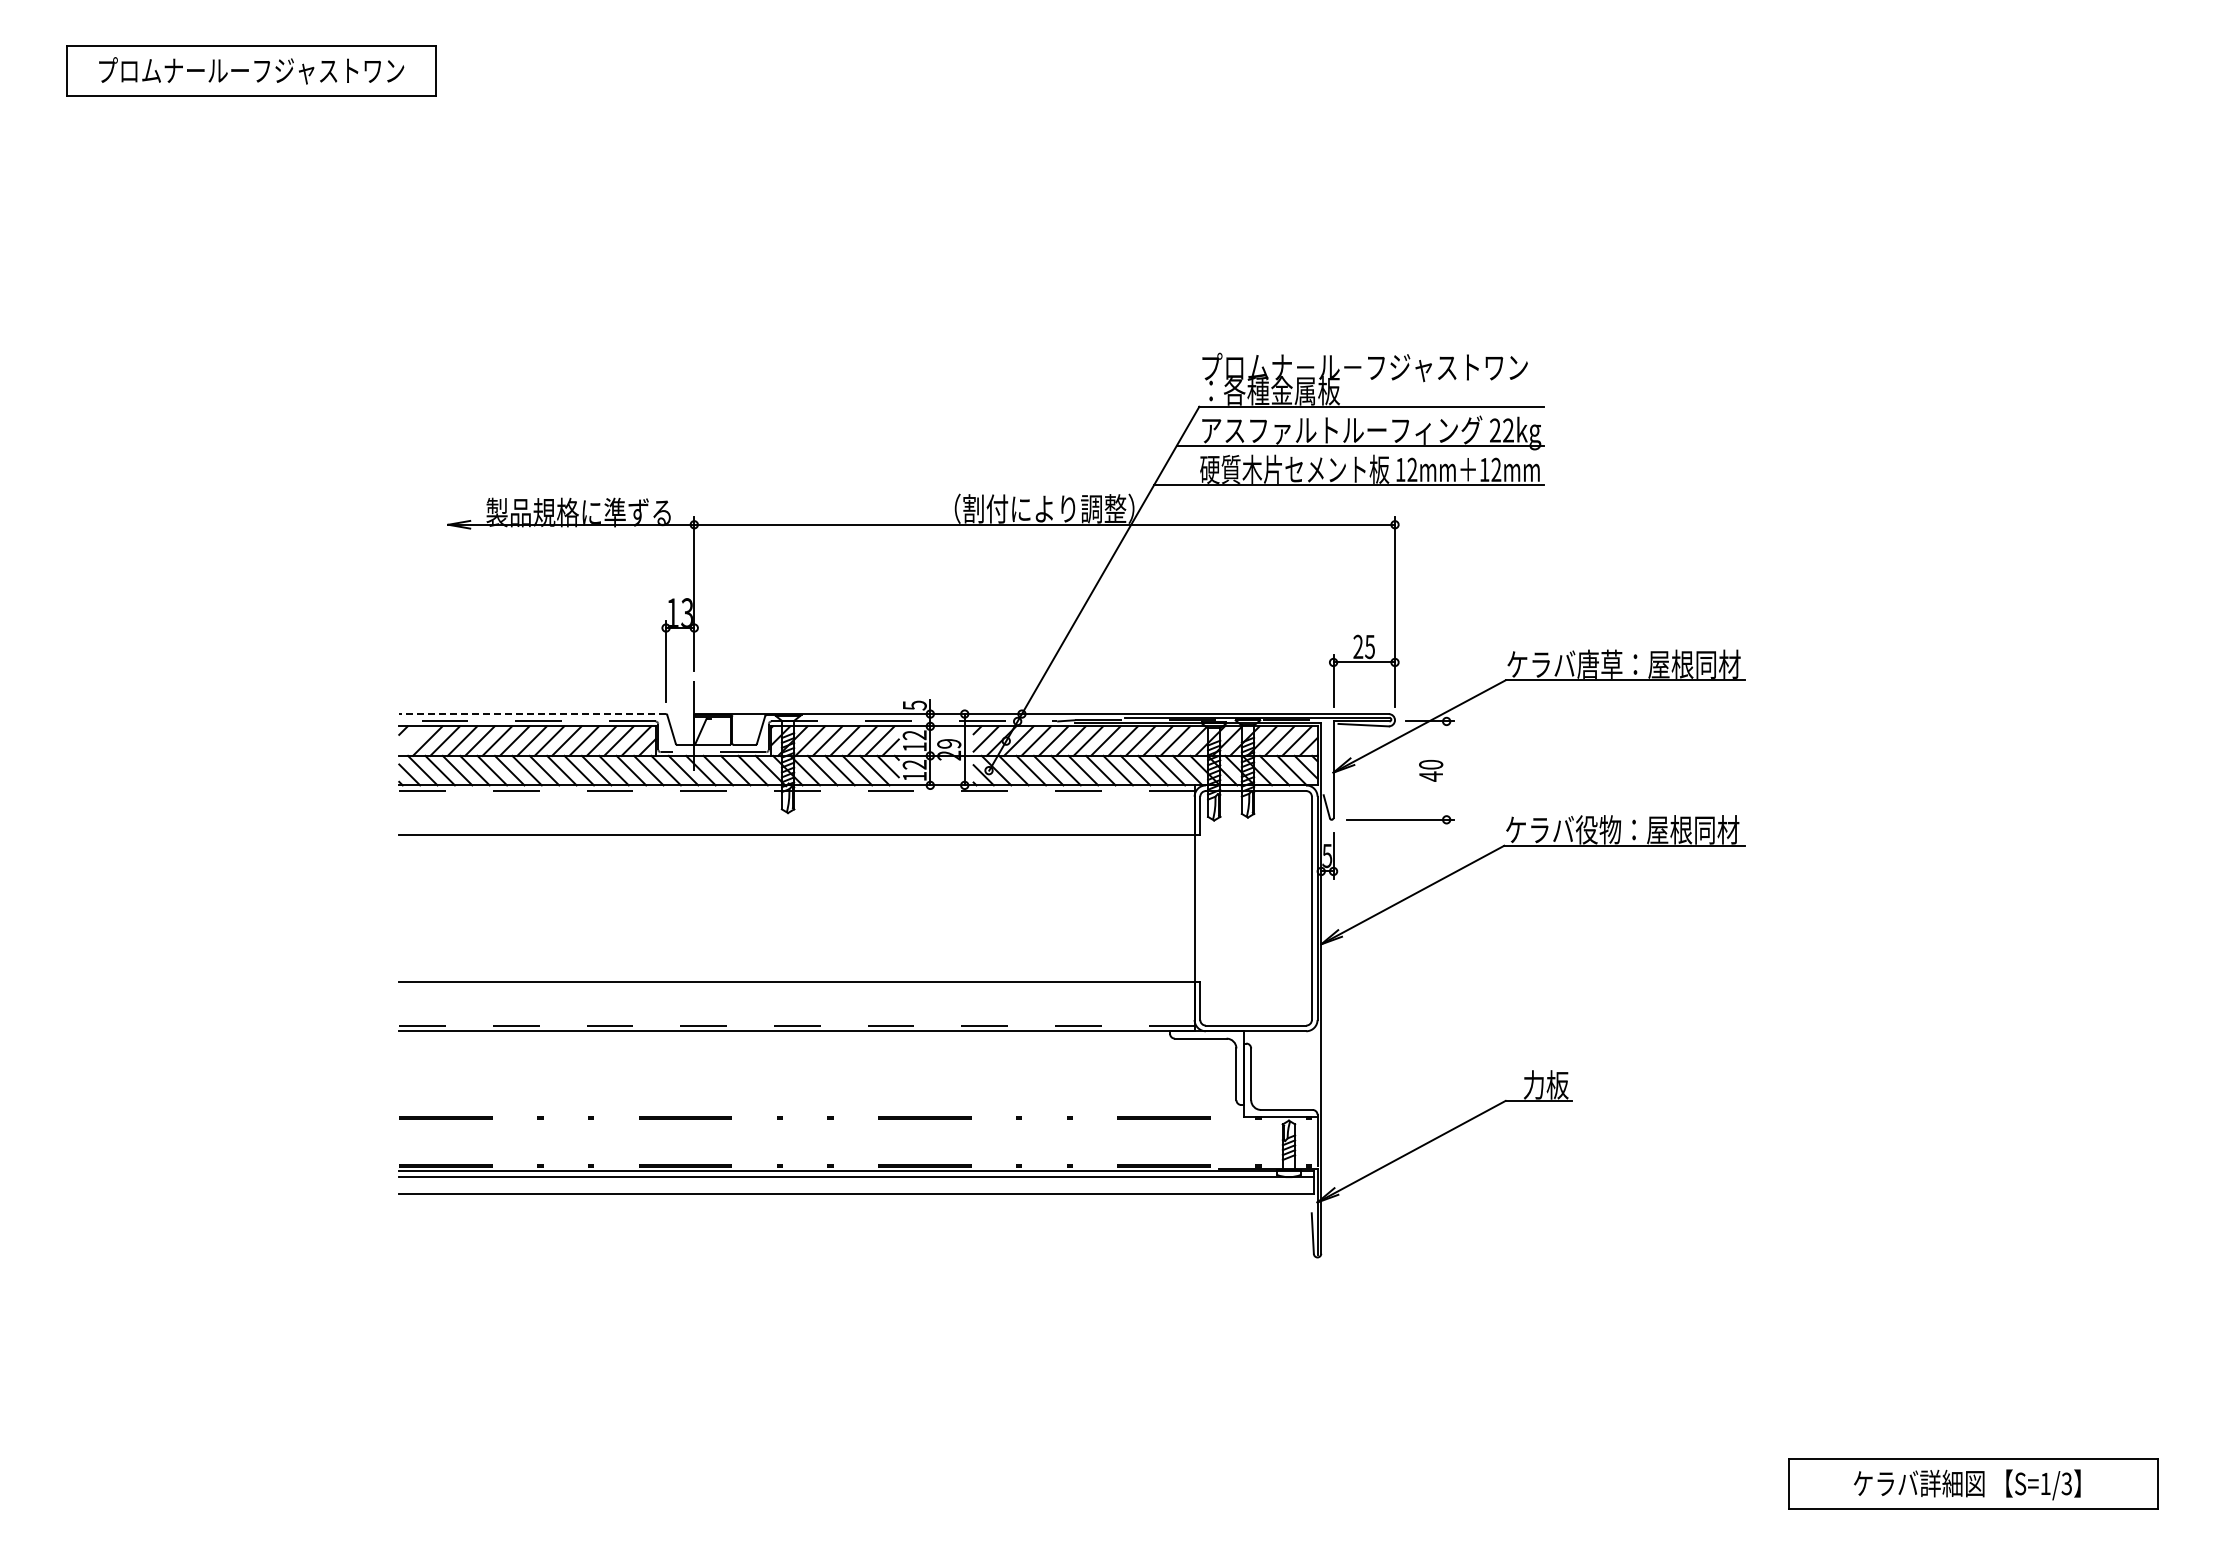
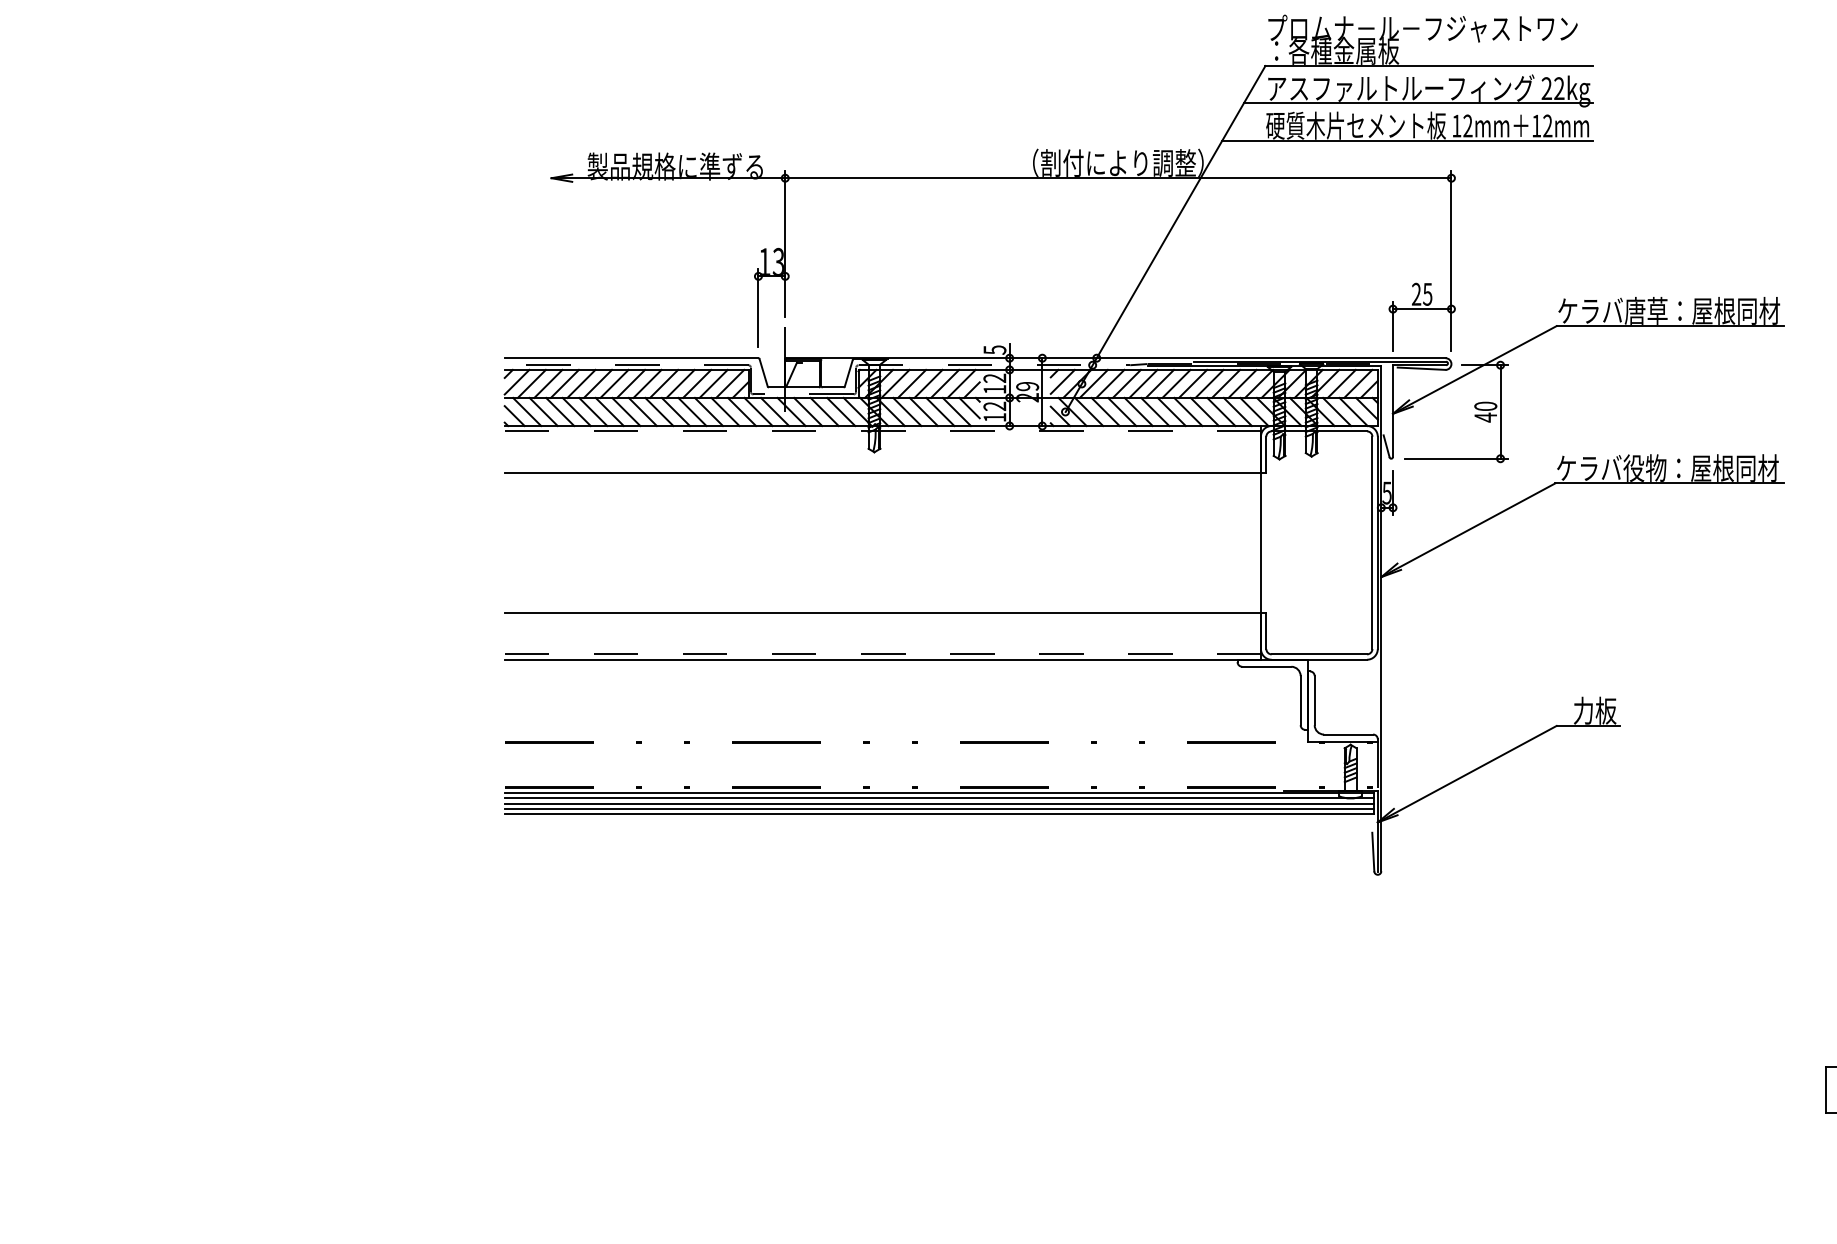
line: (532, 714) -> (631, 358), dashed -> solid
line: (412, 739) -> (517, 382), added
line: (1446, 770) -> (1500, 411), added
line: (856, 1182) -> (939, 803), added
line: (856, 1188) -> (939, 809), added

